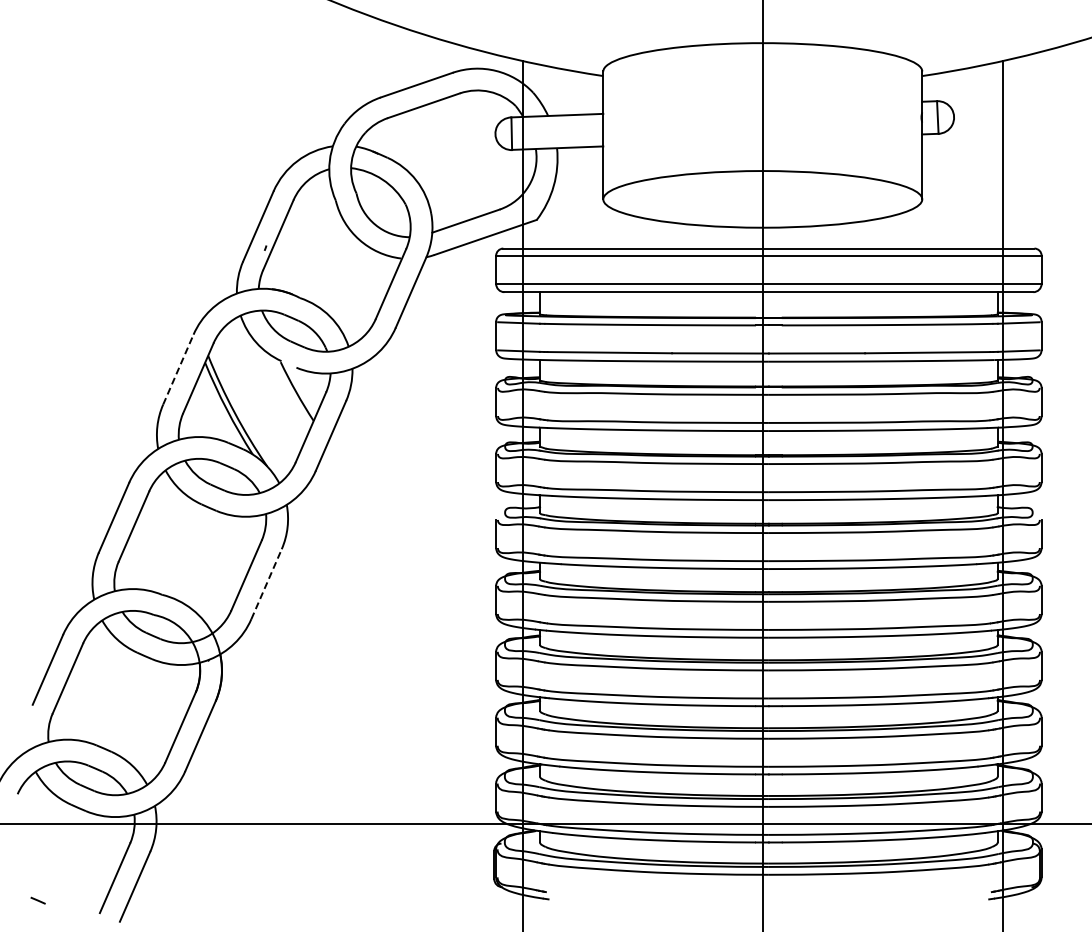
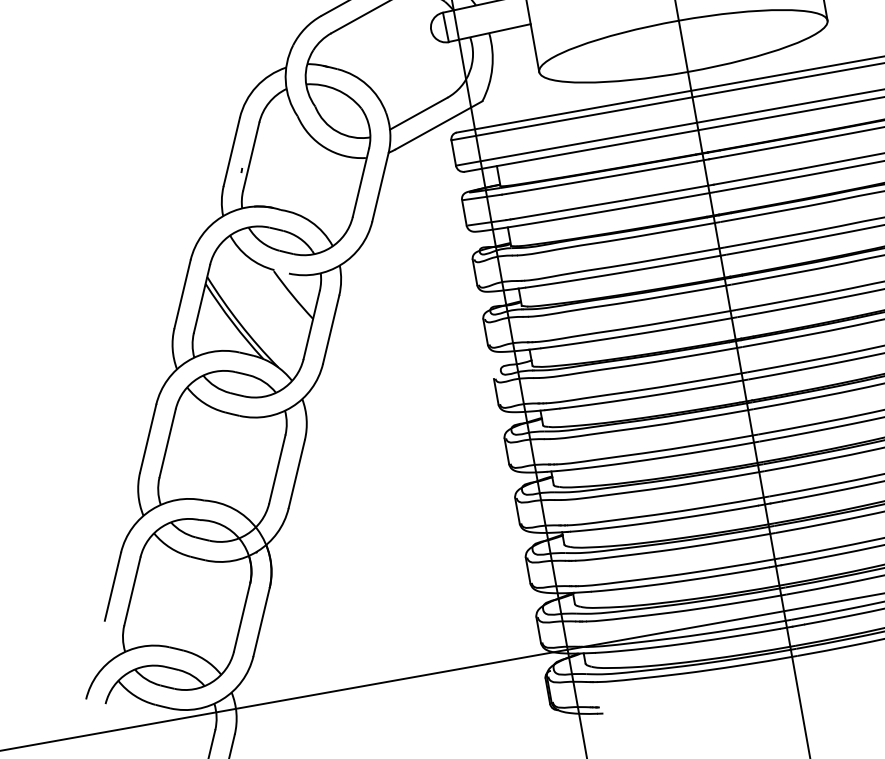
line: (178, 369) -> (182, 294), dashed -> solid
line: (266, 583) -> (296, 473), dashed -> solid

